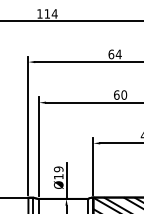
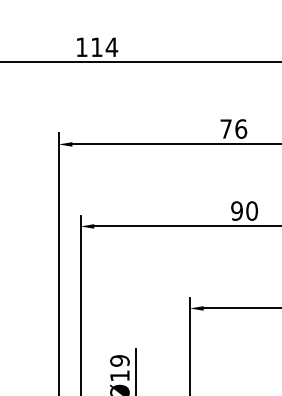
text: (114, 54) -> (232, 129), 64 -> 76
text: (116, 94) -> (236, 209), 60 -> 90

